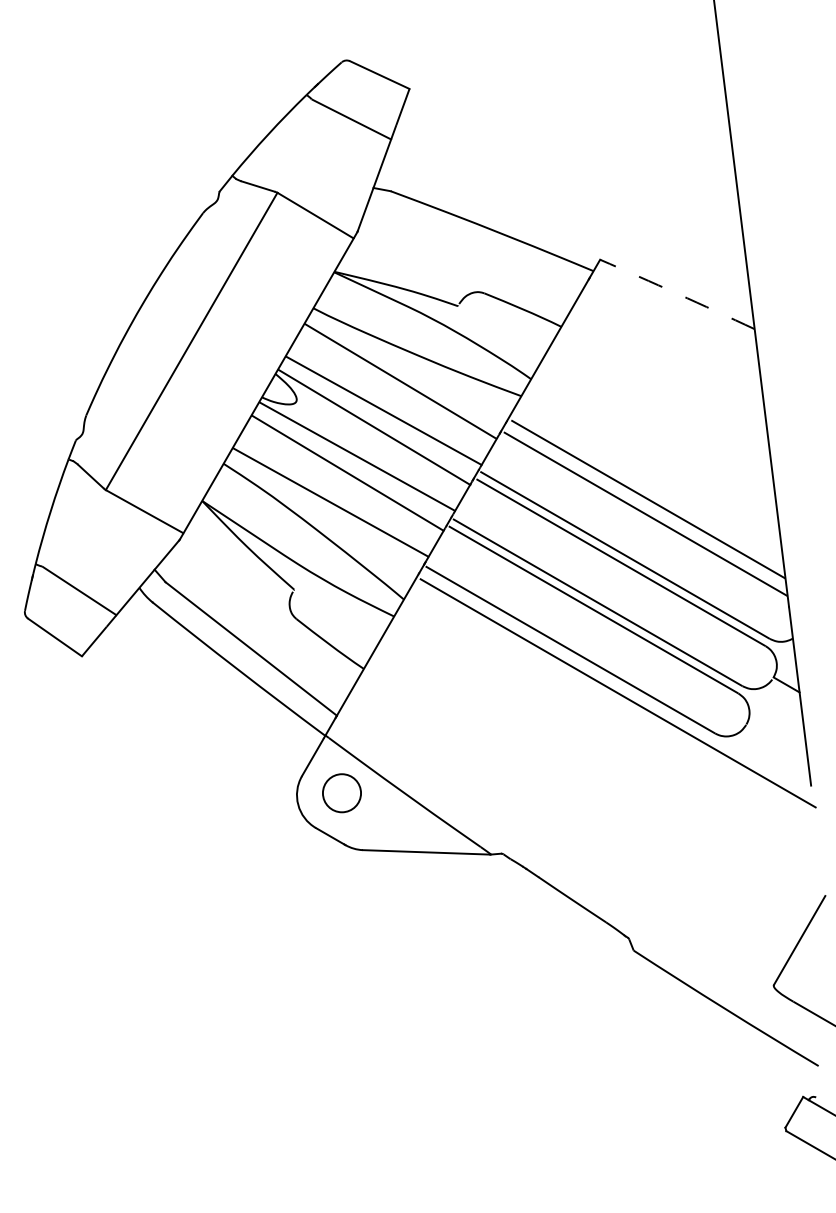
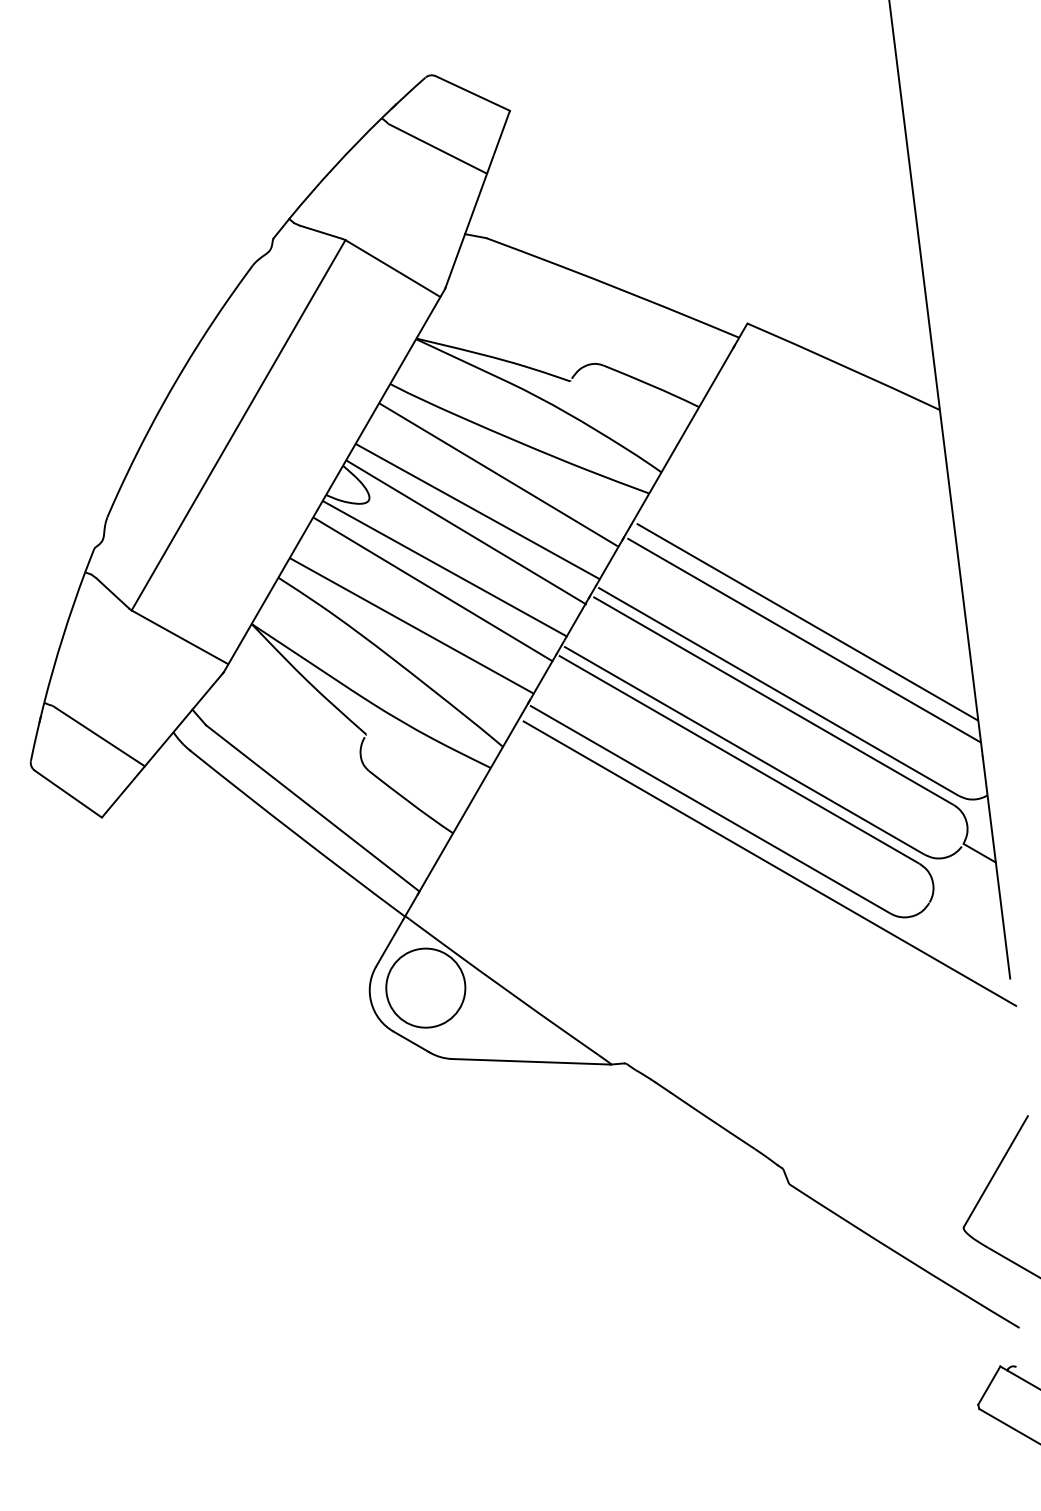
arc: (677, 293) -> (843, 365), dashed -> solid
circle: (341, 793) -> (425, 988), size x1.67

